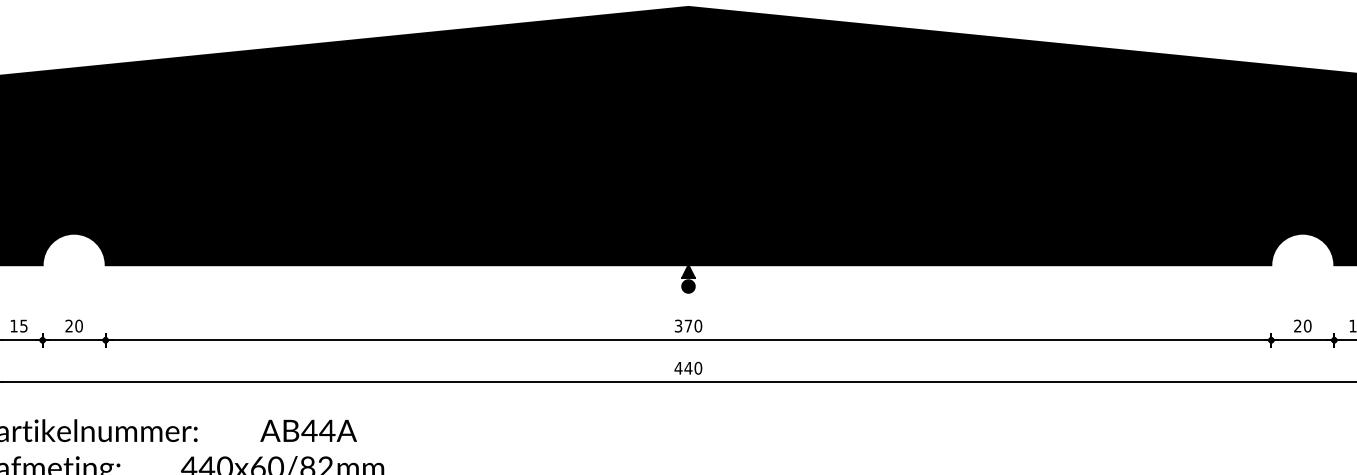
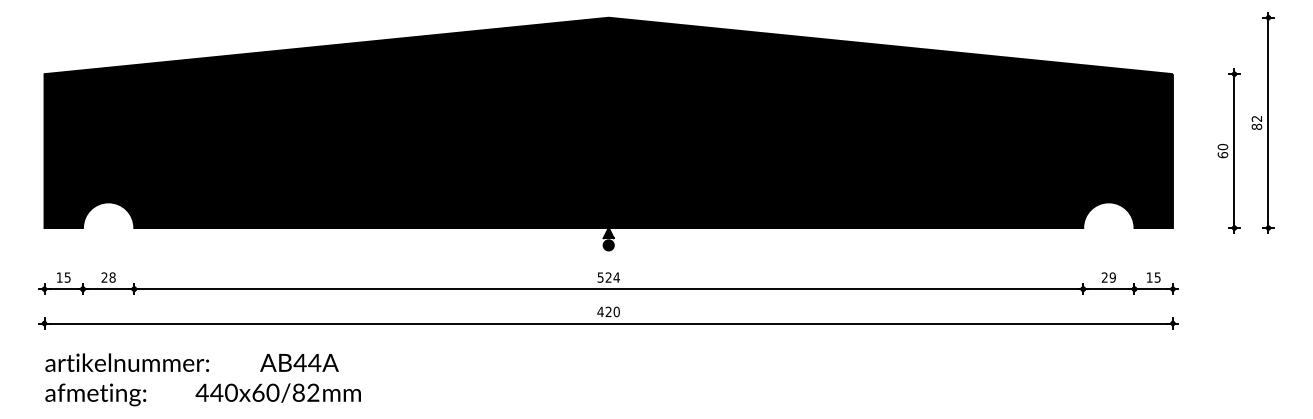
text: (78, 325) -> (112, 277), 20 -> 28
text: (688, 325) -> (608, 277), 370 -> 524
text: (1307, 325) -> (1112, 277), 20 -> 29
text: (688, 367) -> (608, 311), 440 -> 420

